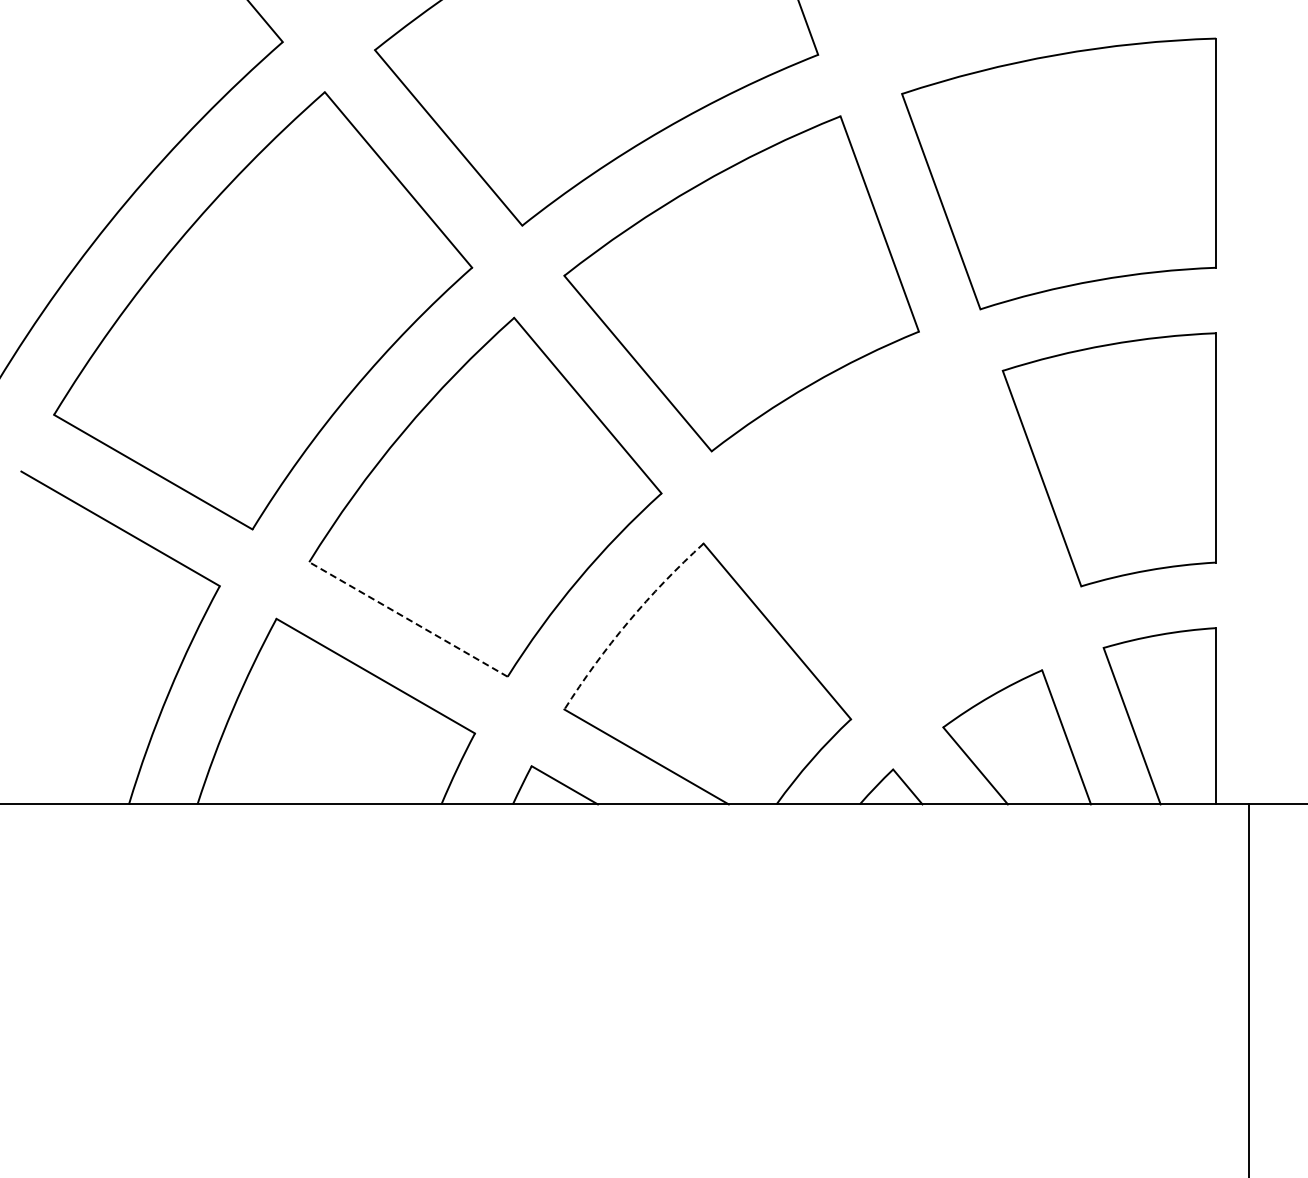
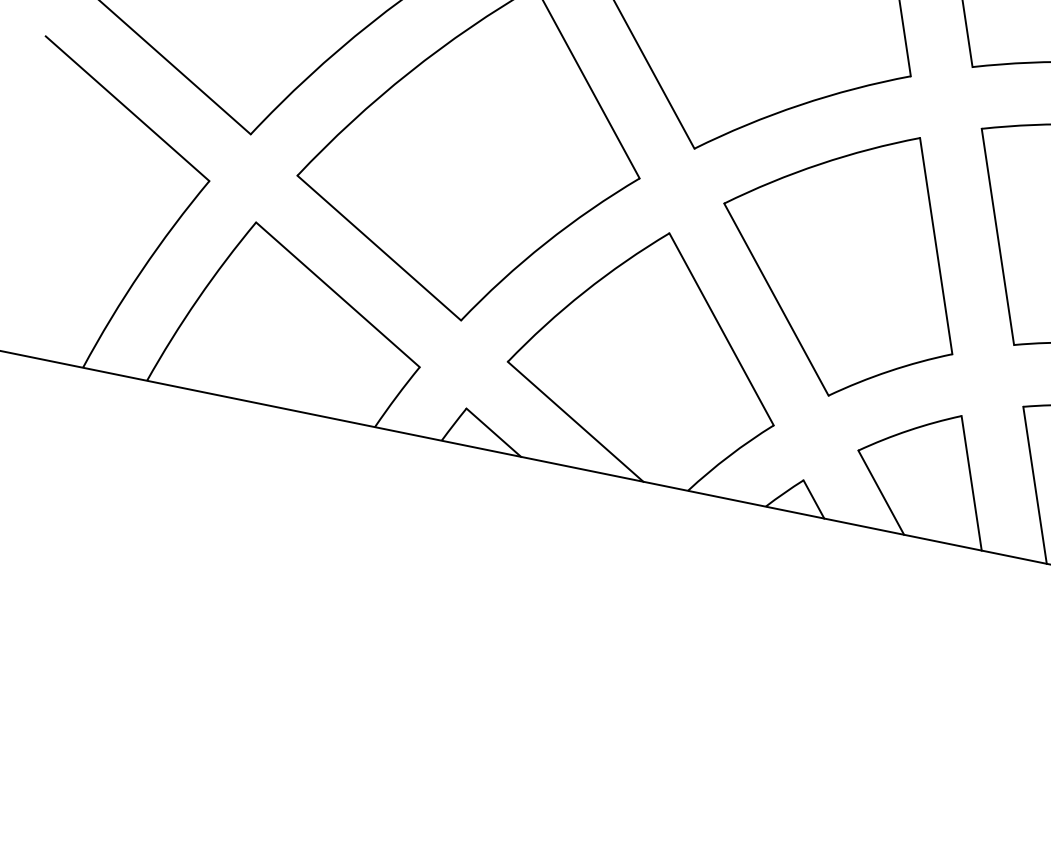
part: (886, 535) -> (841, 260), added
line: (408, 619) -> (379, 248), dashed -> solid
arc: (628, 621) -> (584, 291), dashed -> solid

